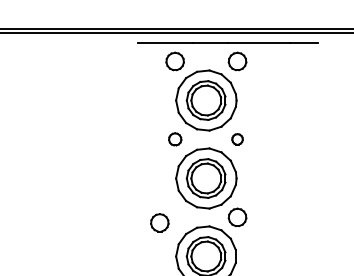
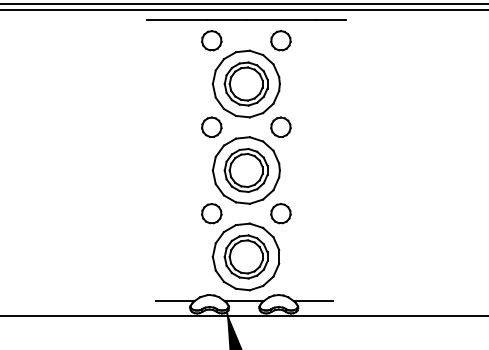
line: (228, 42) -> (246, 19), moved
part: (174, 138) -> (211, 126), size x1.43
part: (237, 138) -> (280, 126), size x1.67
part: (159, 222) -> (211, 213), moved

